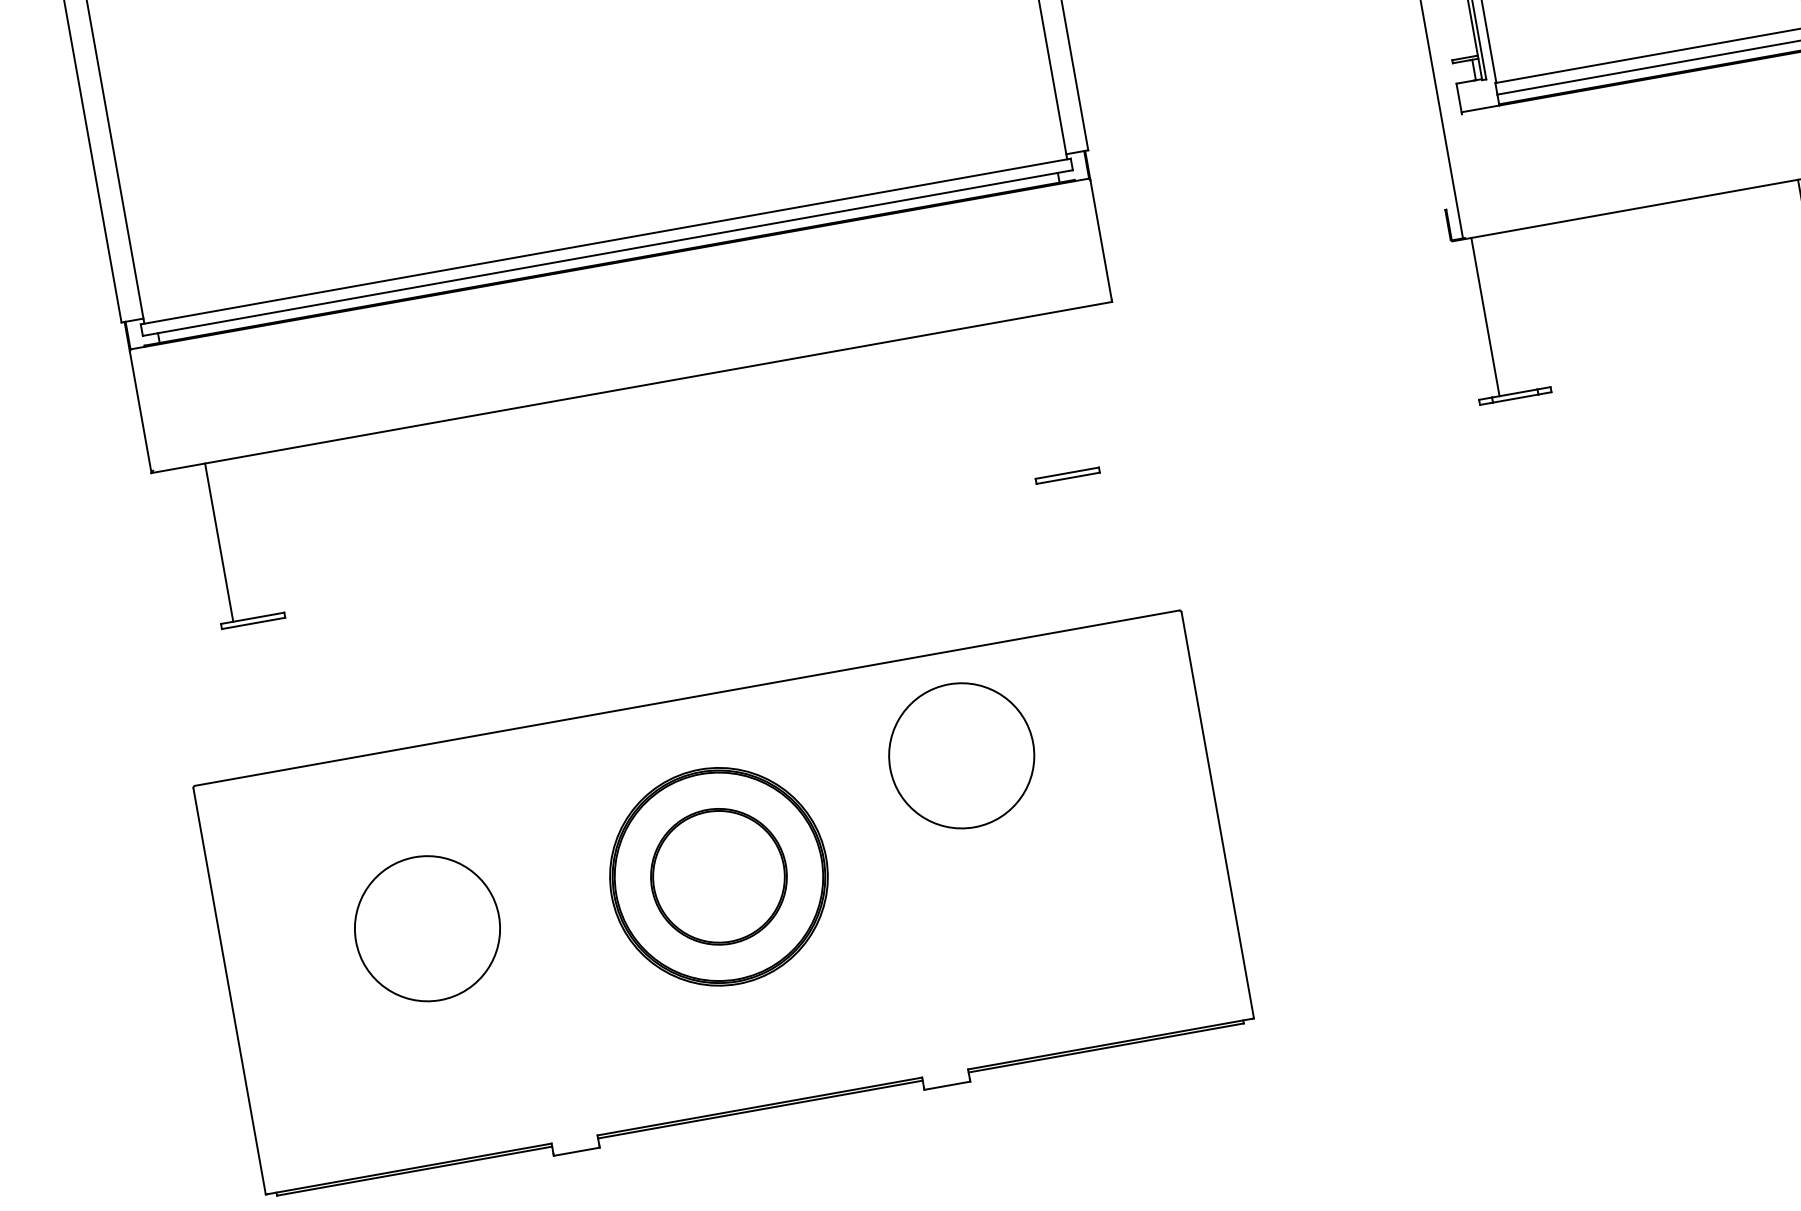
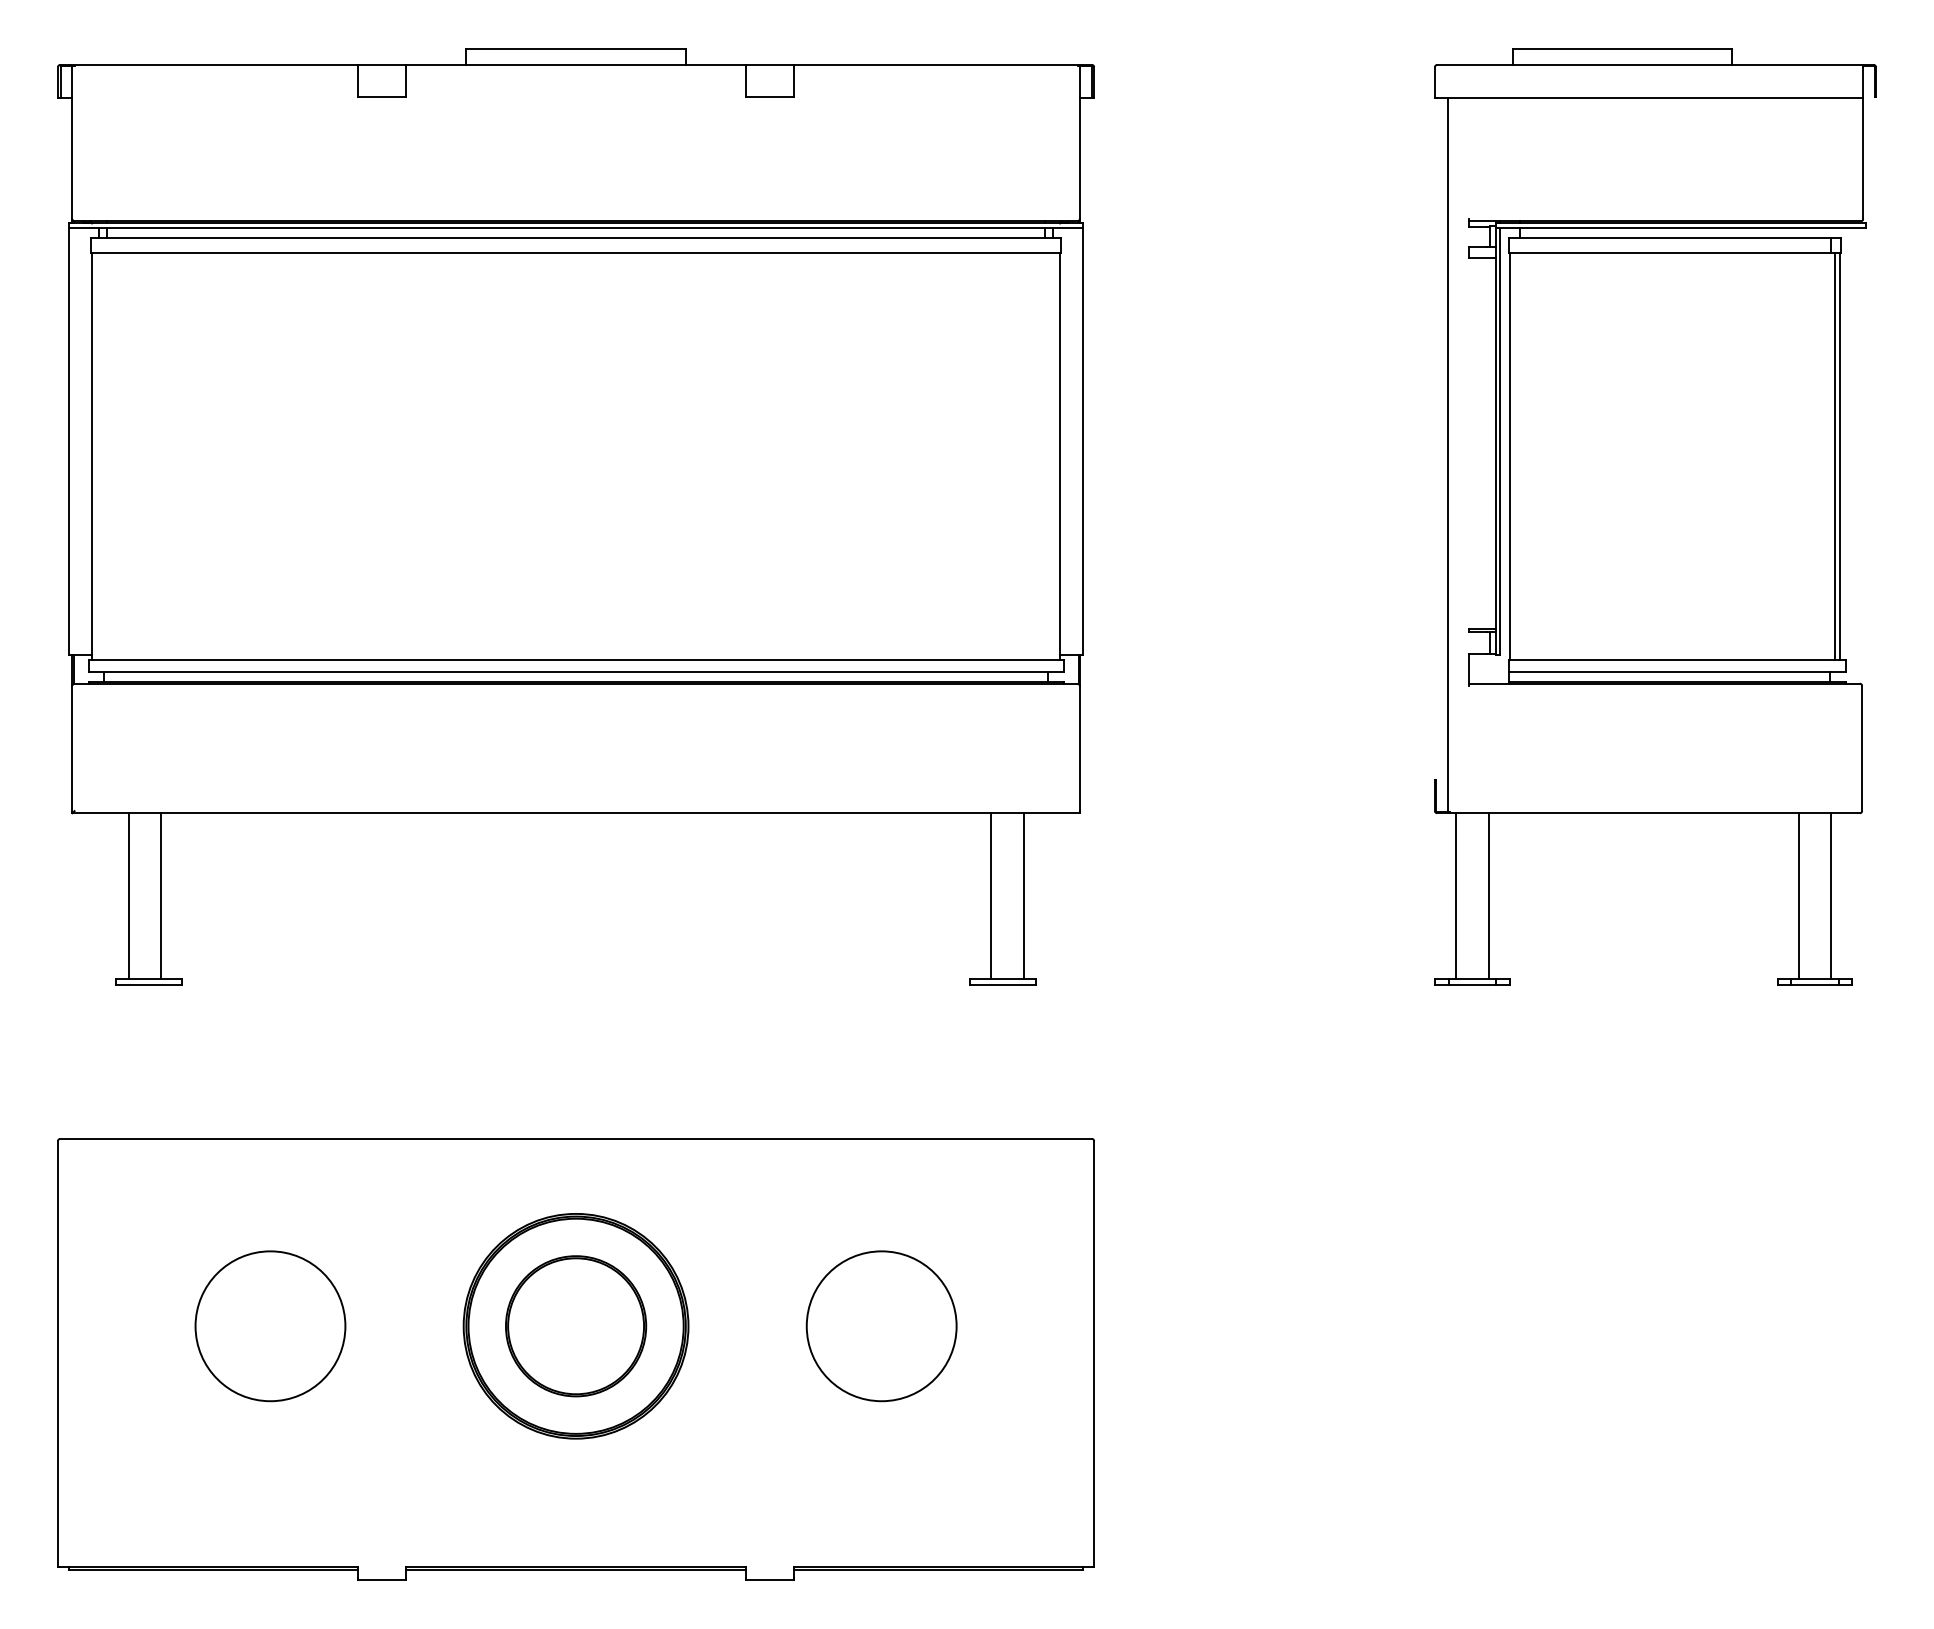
line: (1516, 311) -> (1488, 896), added
line: (1072, 390) -> (1023, 896), added
line: (1042, 396) -> (991, 896), added
line: (249, 537) -> (160, 896), added
circle: (961, 756) -> (881, 1326), moved

